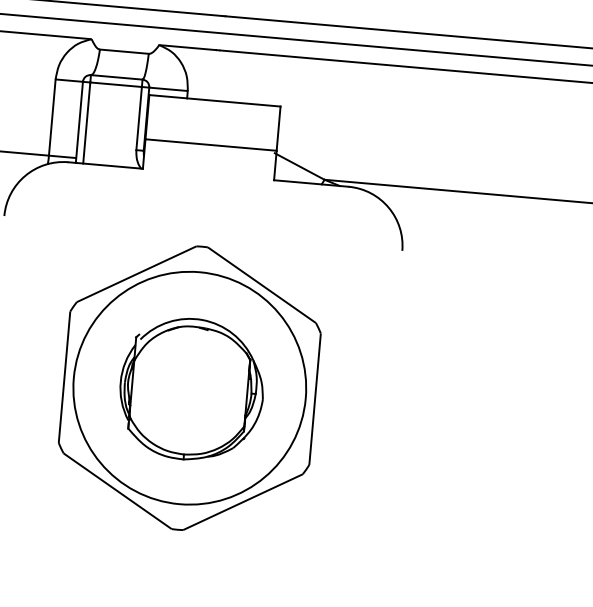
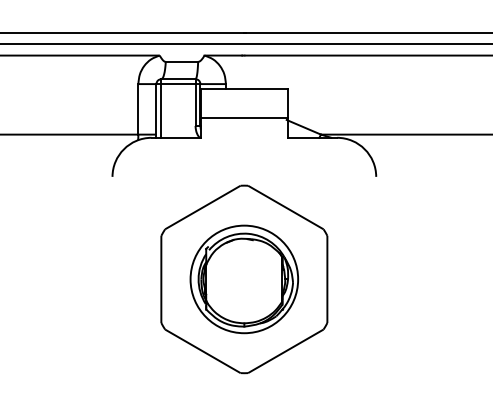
circle: (190, 388) -> (244, 279), size x0.7

